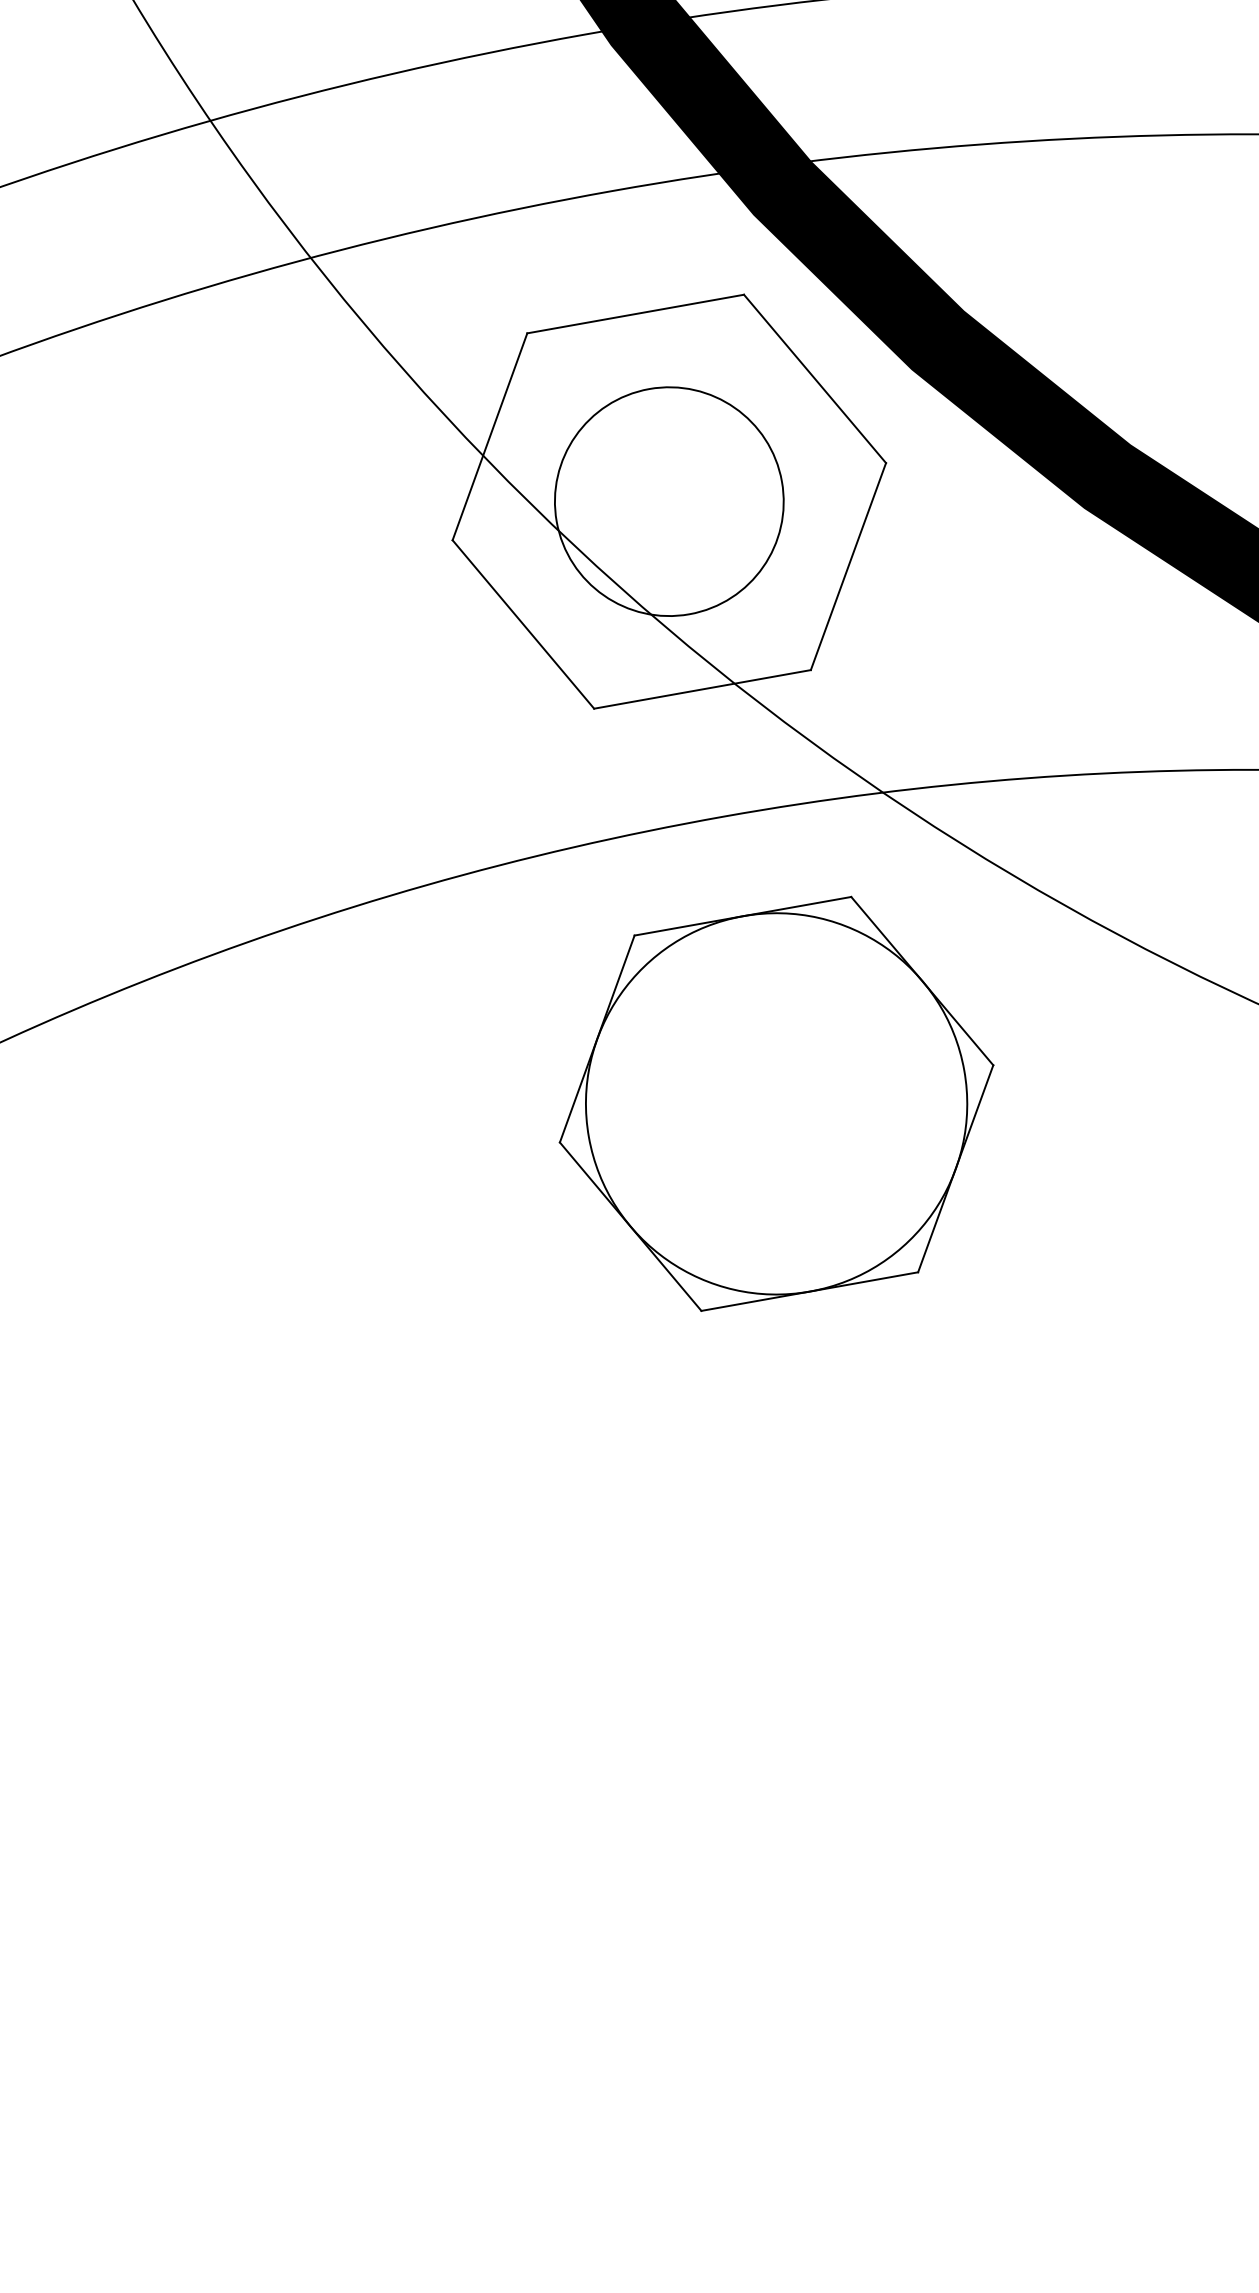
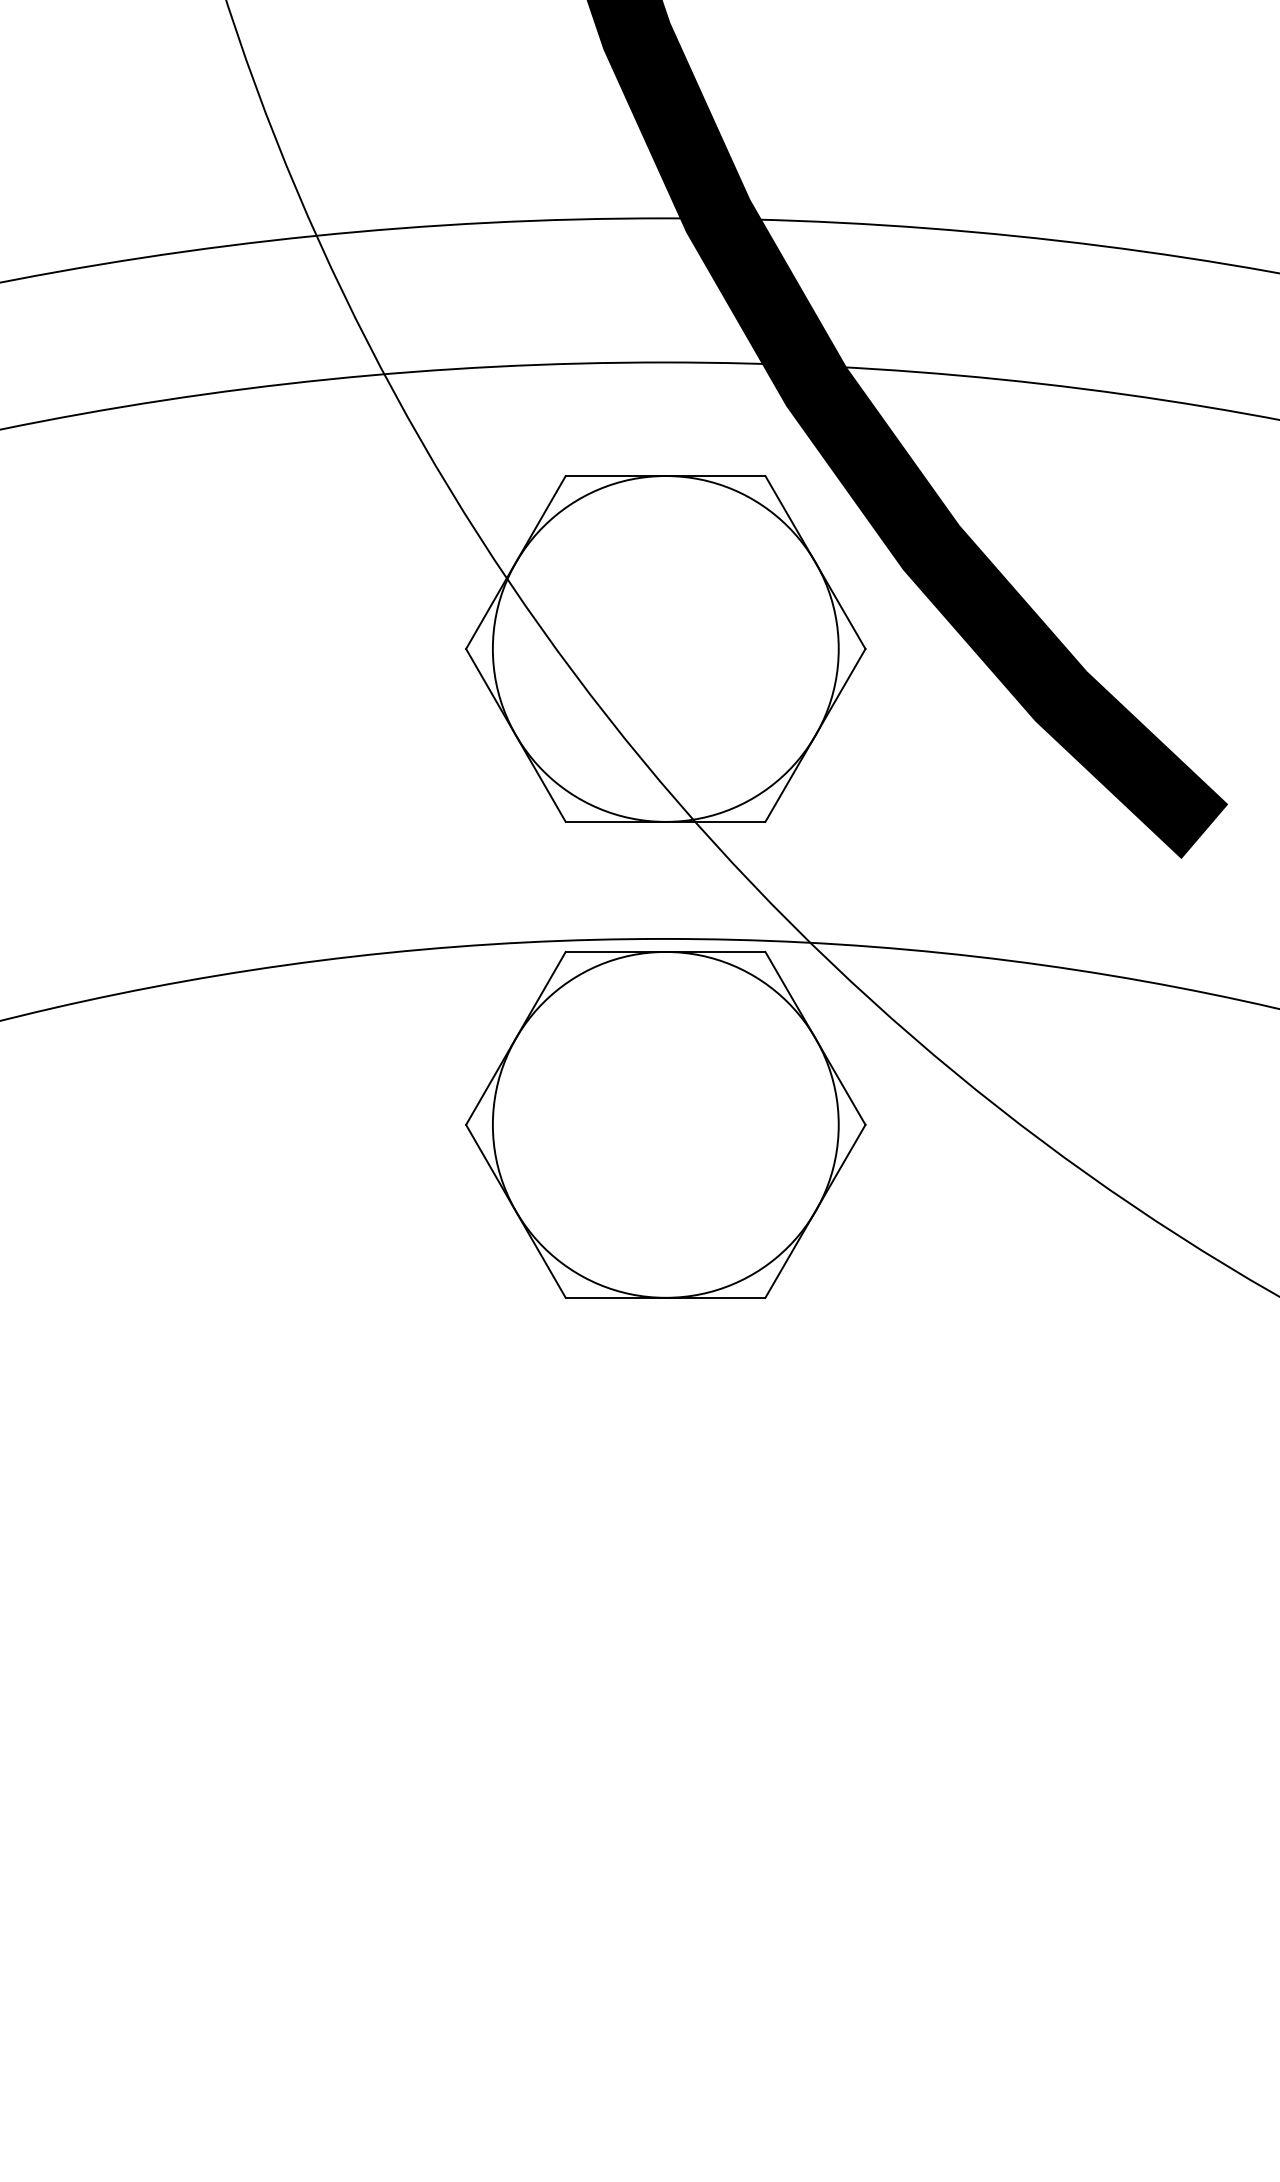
circle: (668, 501) -> (665, 648), size x1.67
part: (776, 1103) -> (665, 1124), moved

